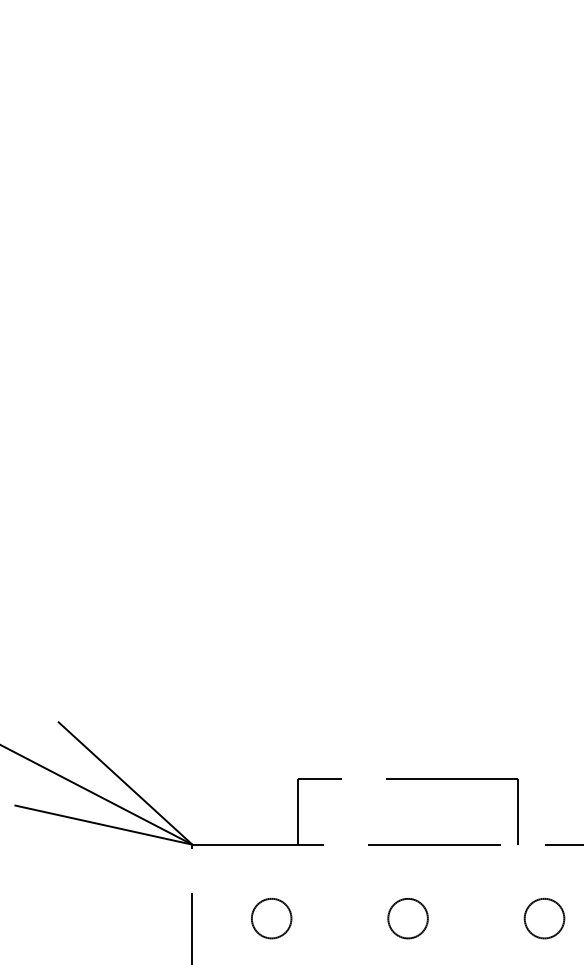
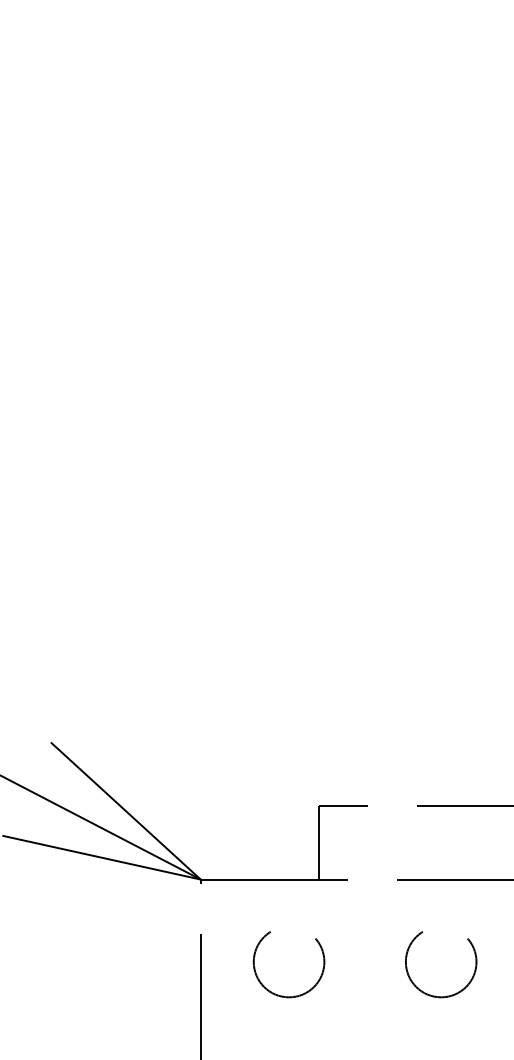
circle: (271, 918) -> (288, 961), size x1.6
circle: (407, 918) -> (440, 961), size x1.6

